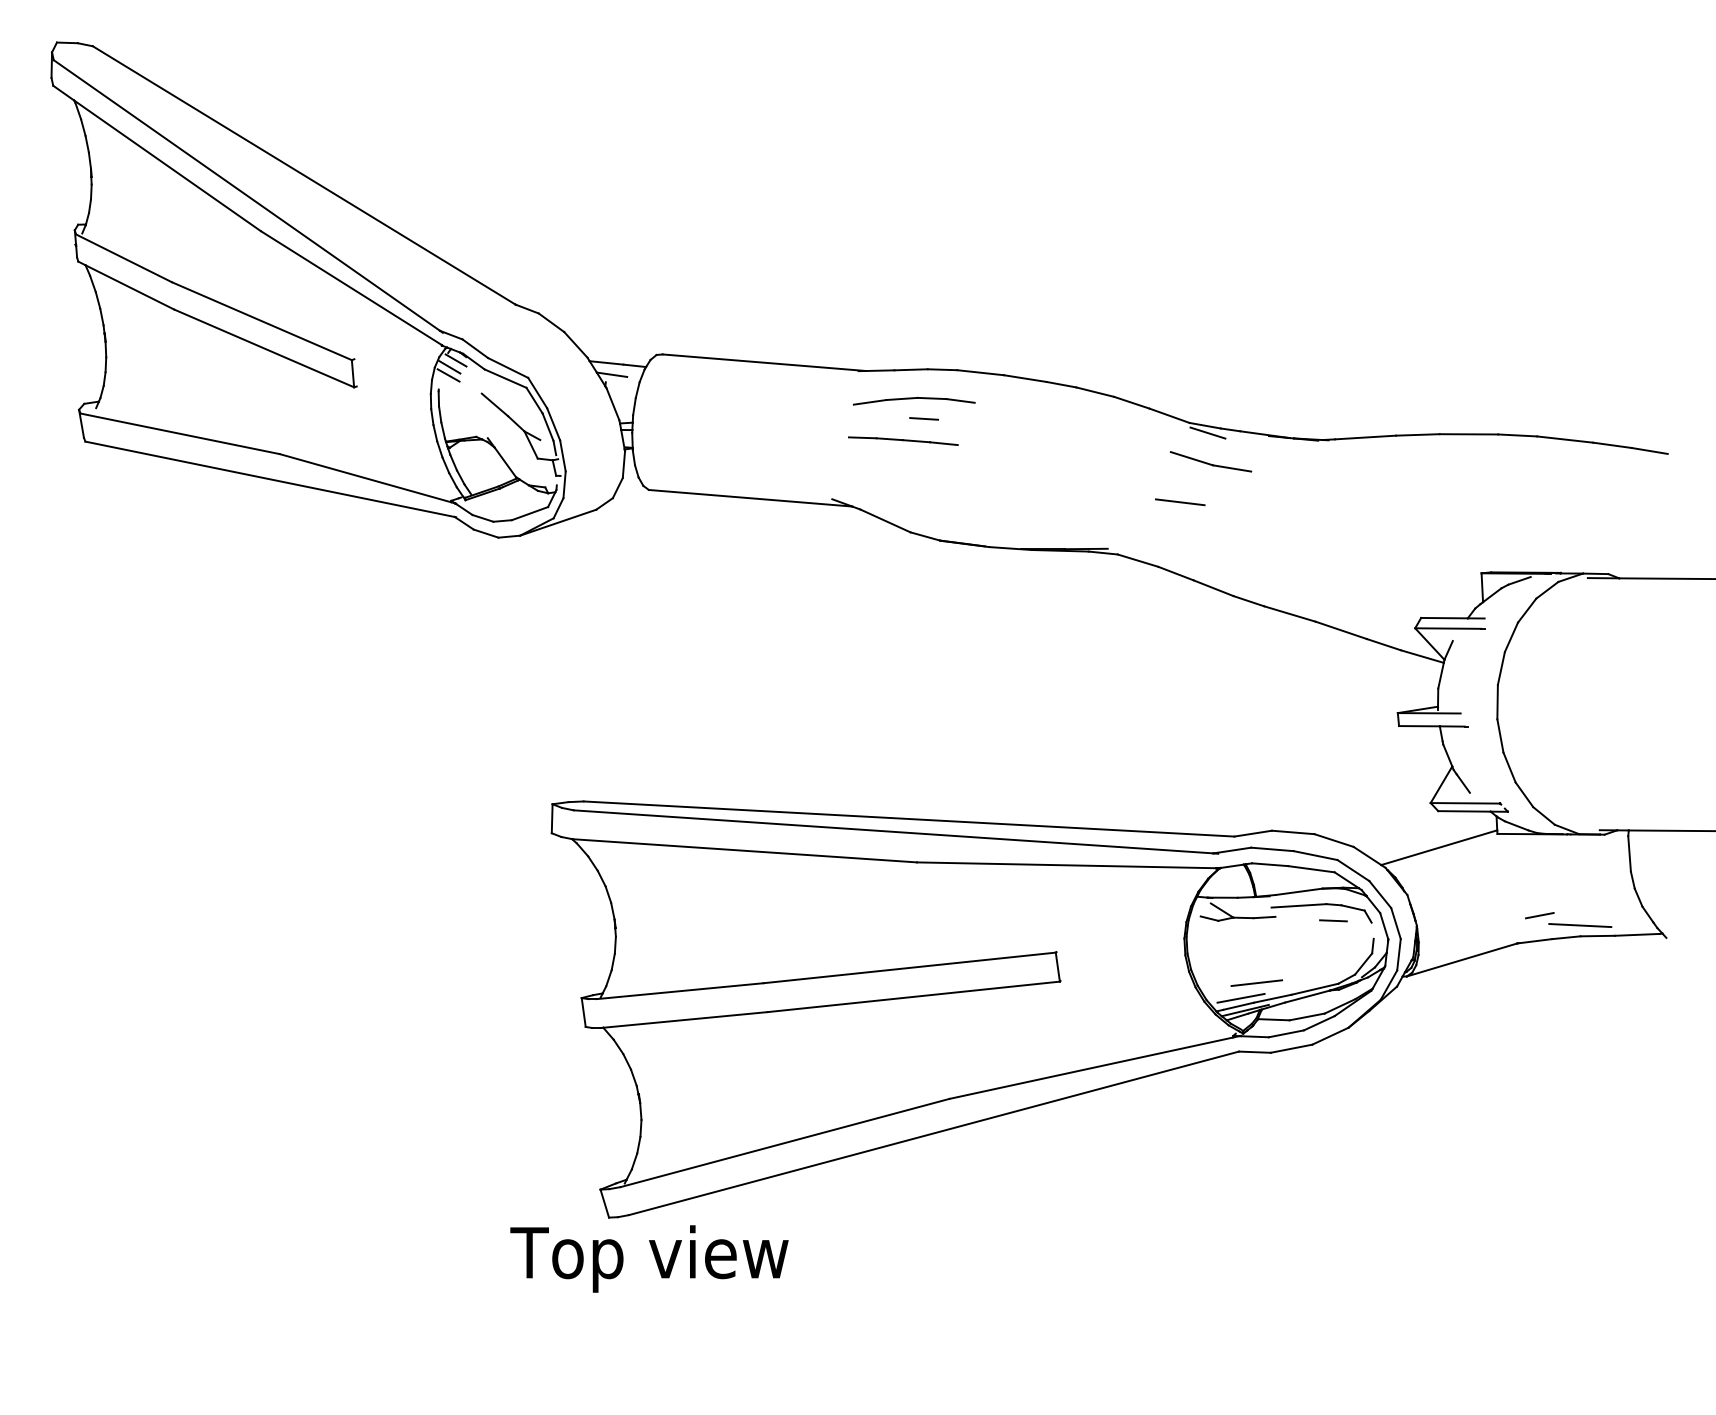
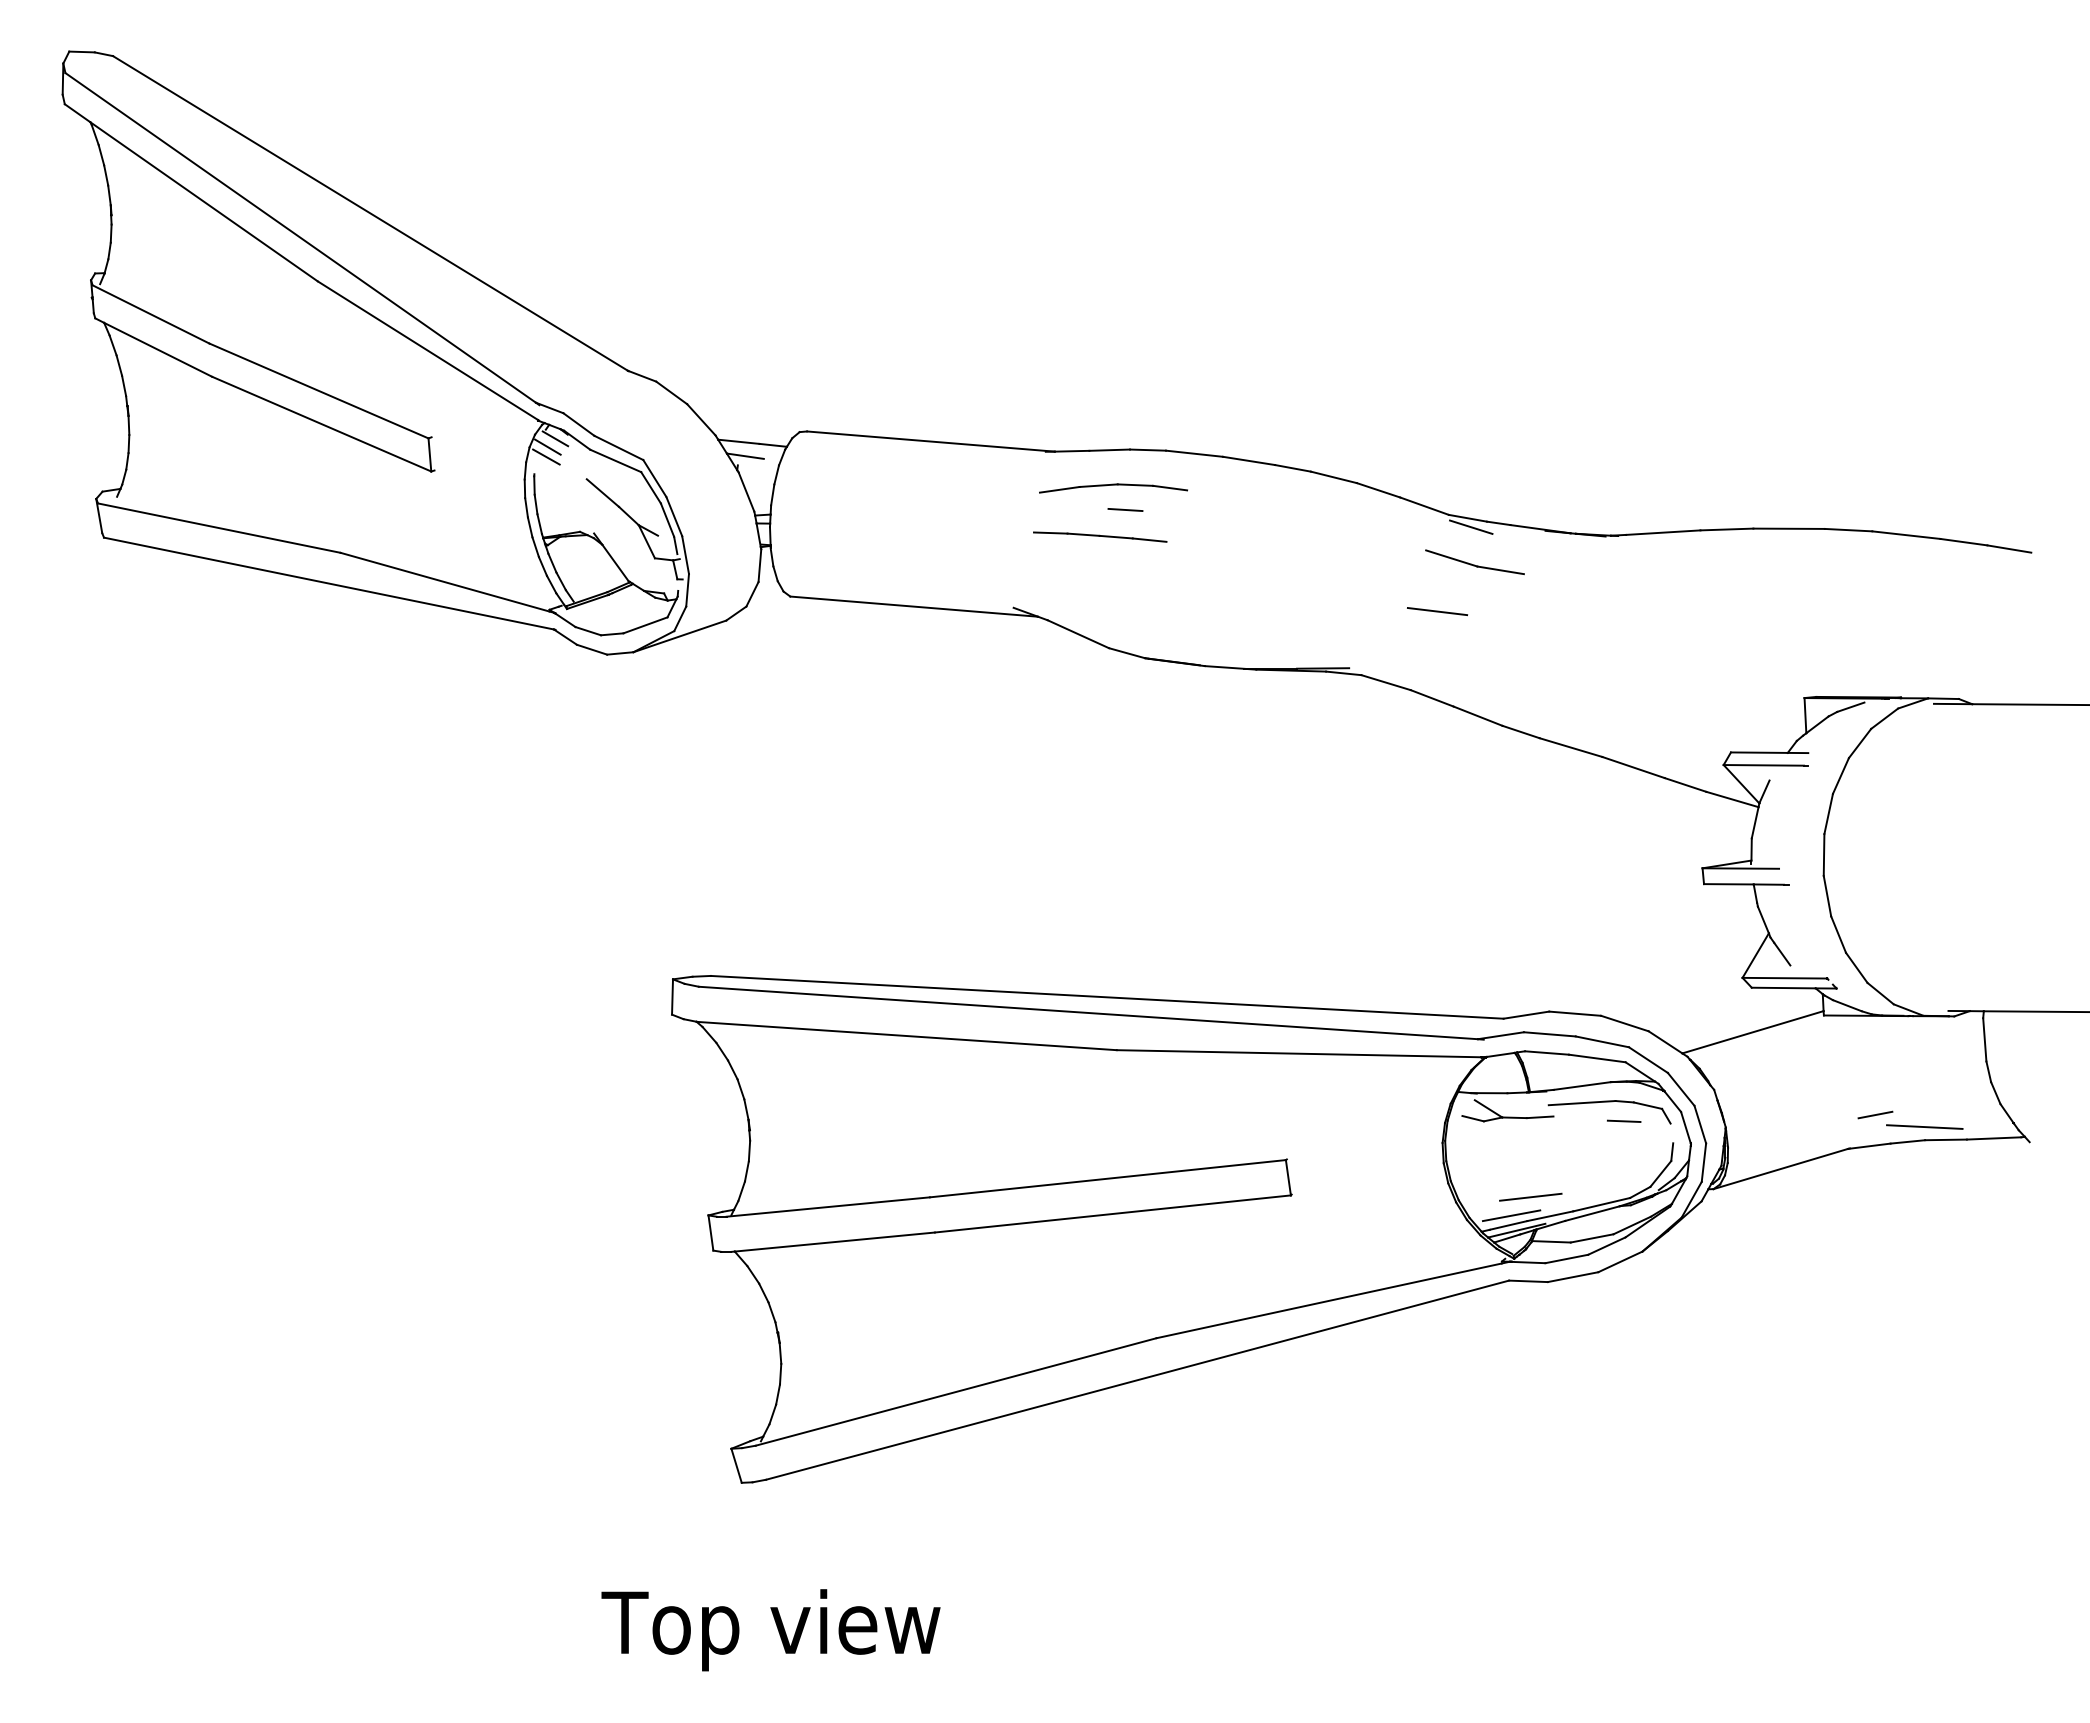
text: (649, 1259) -> (770, 1630), moved

